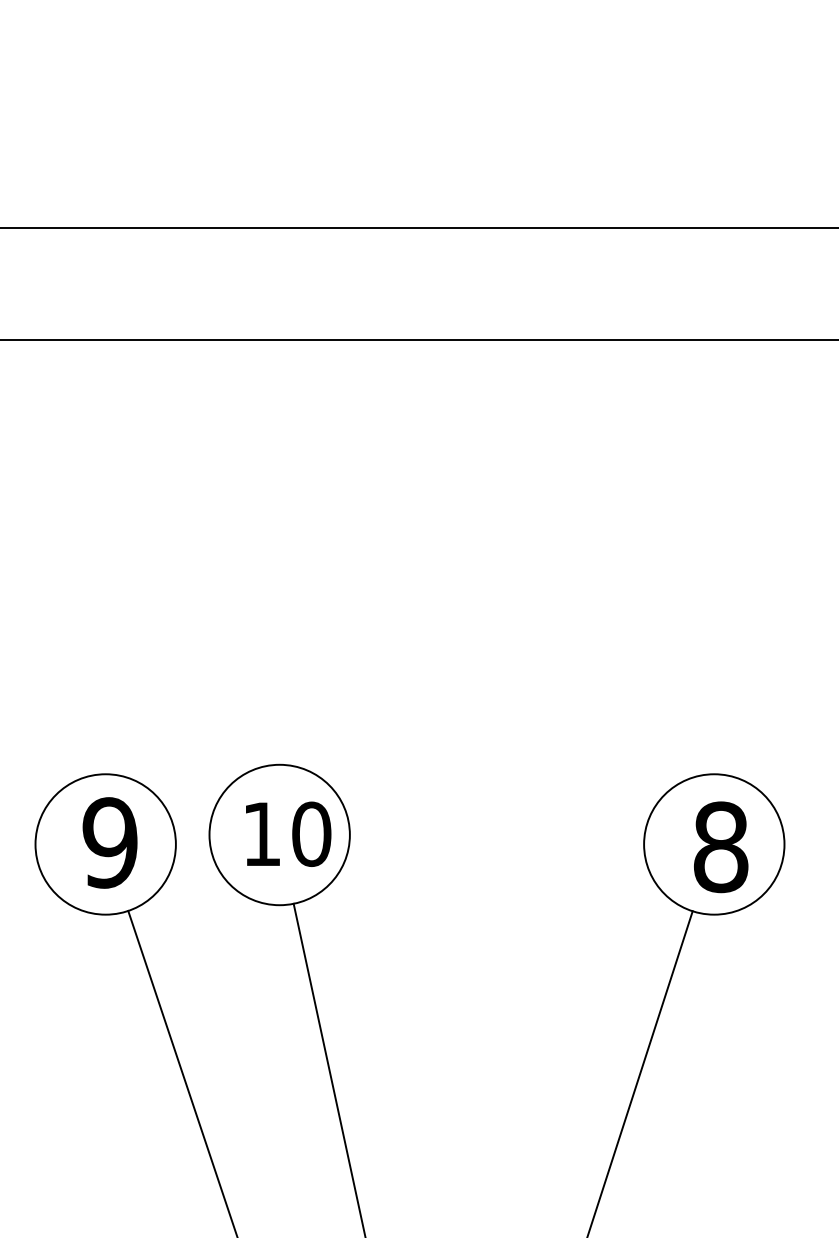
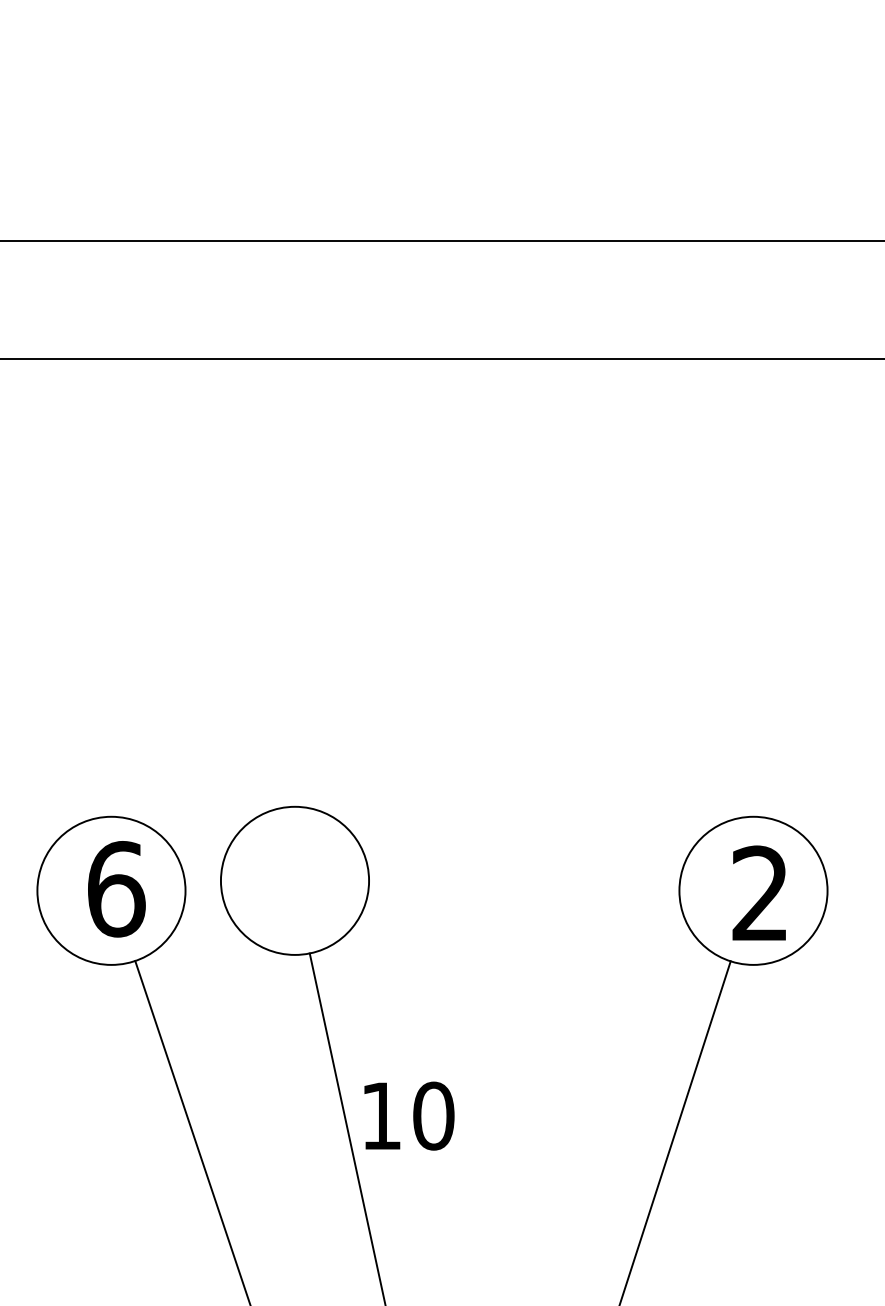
text: (288, 833) -> (409, 1115), moved
text: (110, 843) -> (116, 889), 9 -> 6
text: (720, 846) -> (760, 893), 8 -> 2

